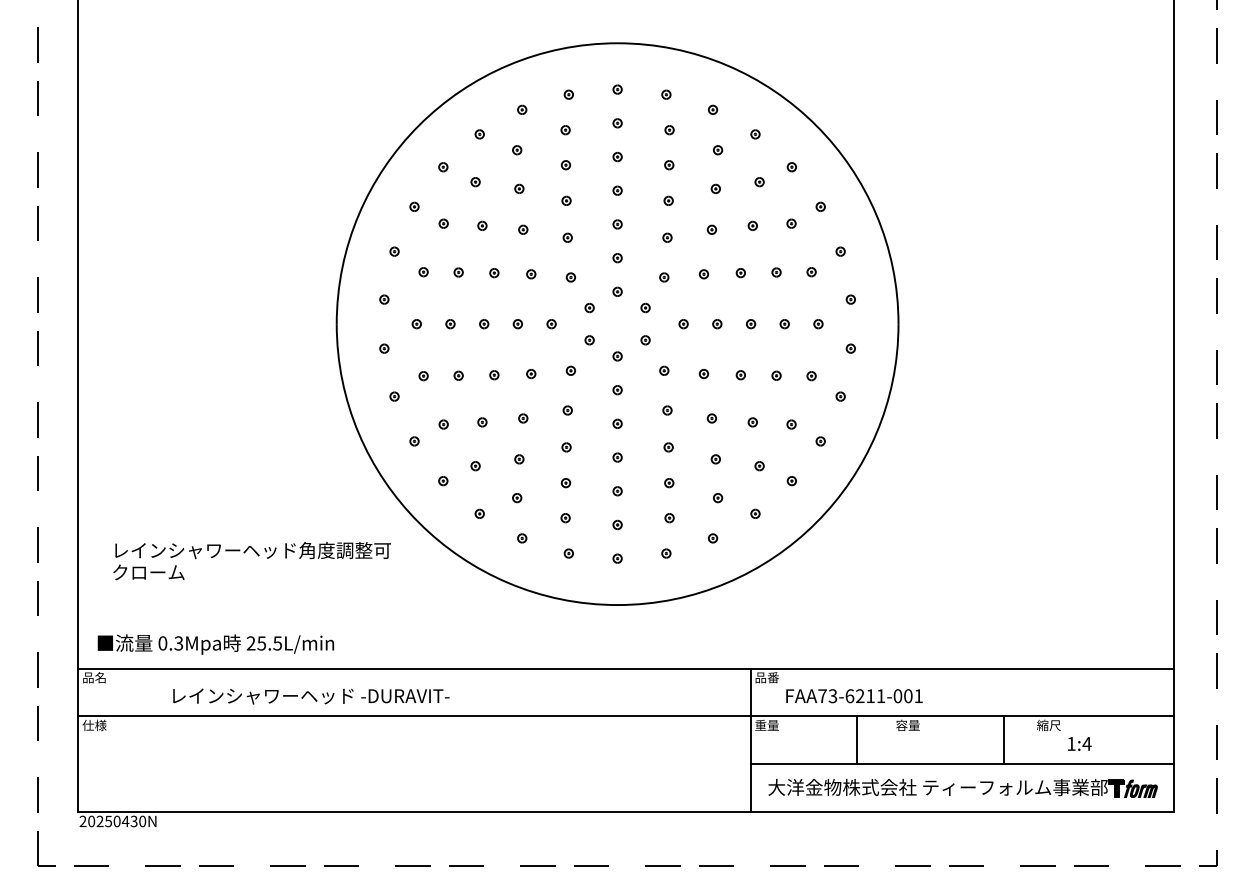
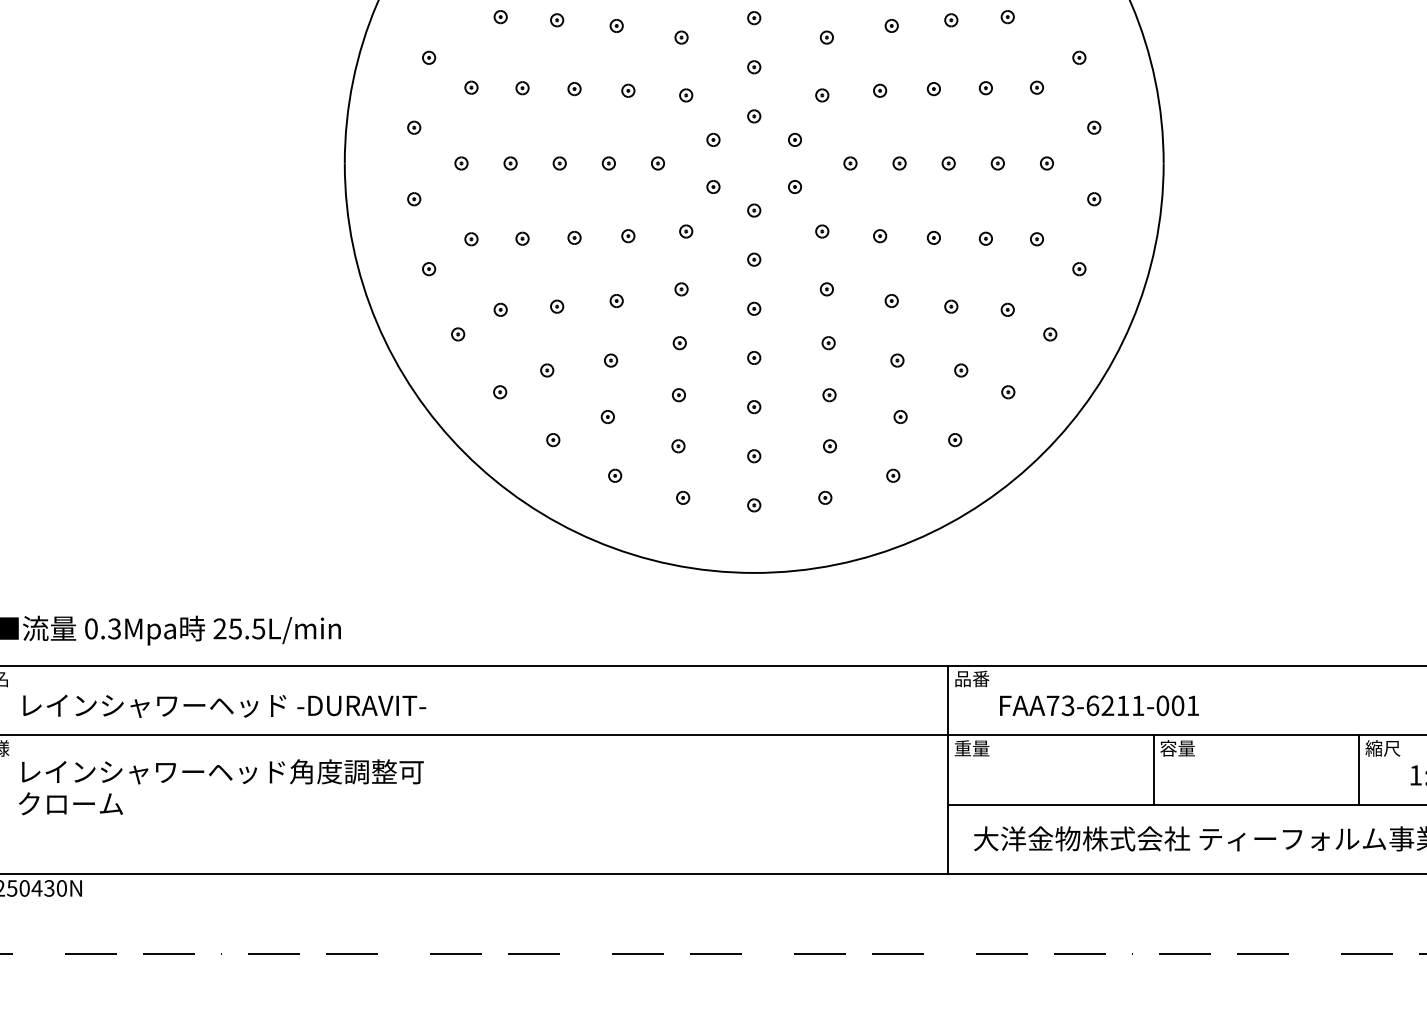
text: (251, 561) -> (220, 787), moved
text: (311, 696) -> (224, 706), moved
line: (856, 740) -> (1153, 770), moved
line: (1003, 740) -> (1358, 770), moved

